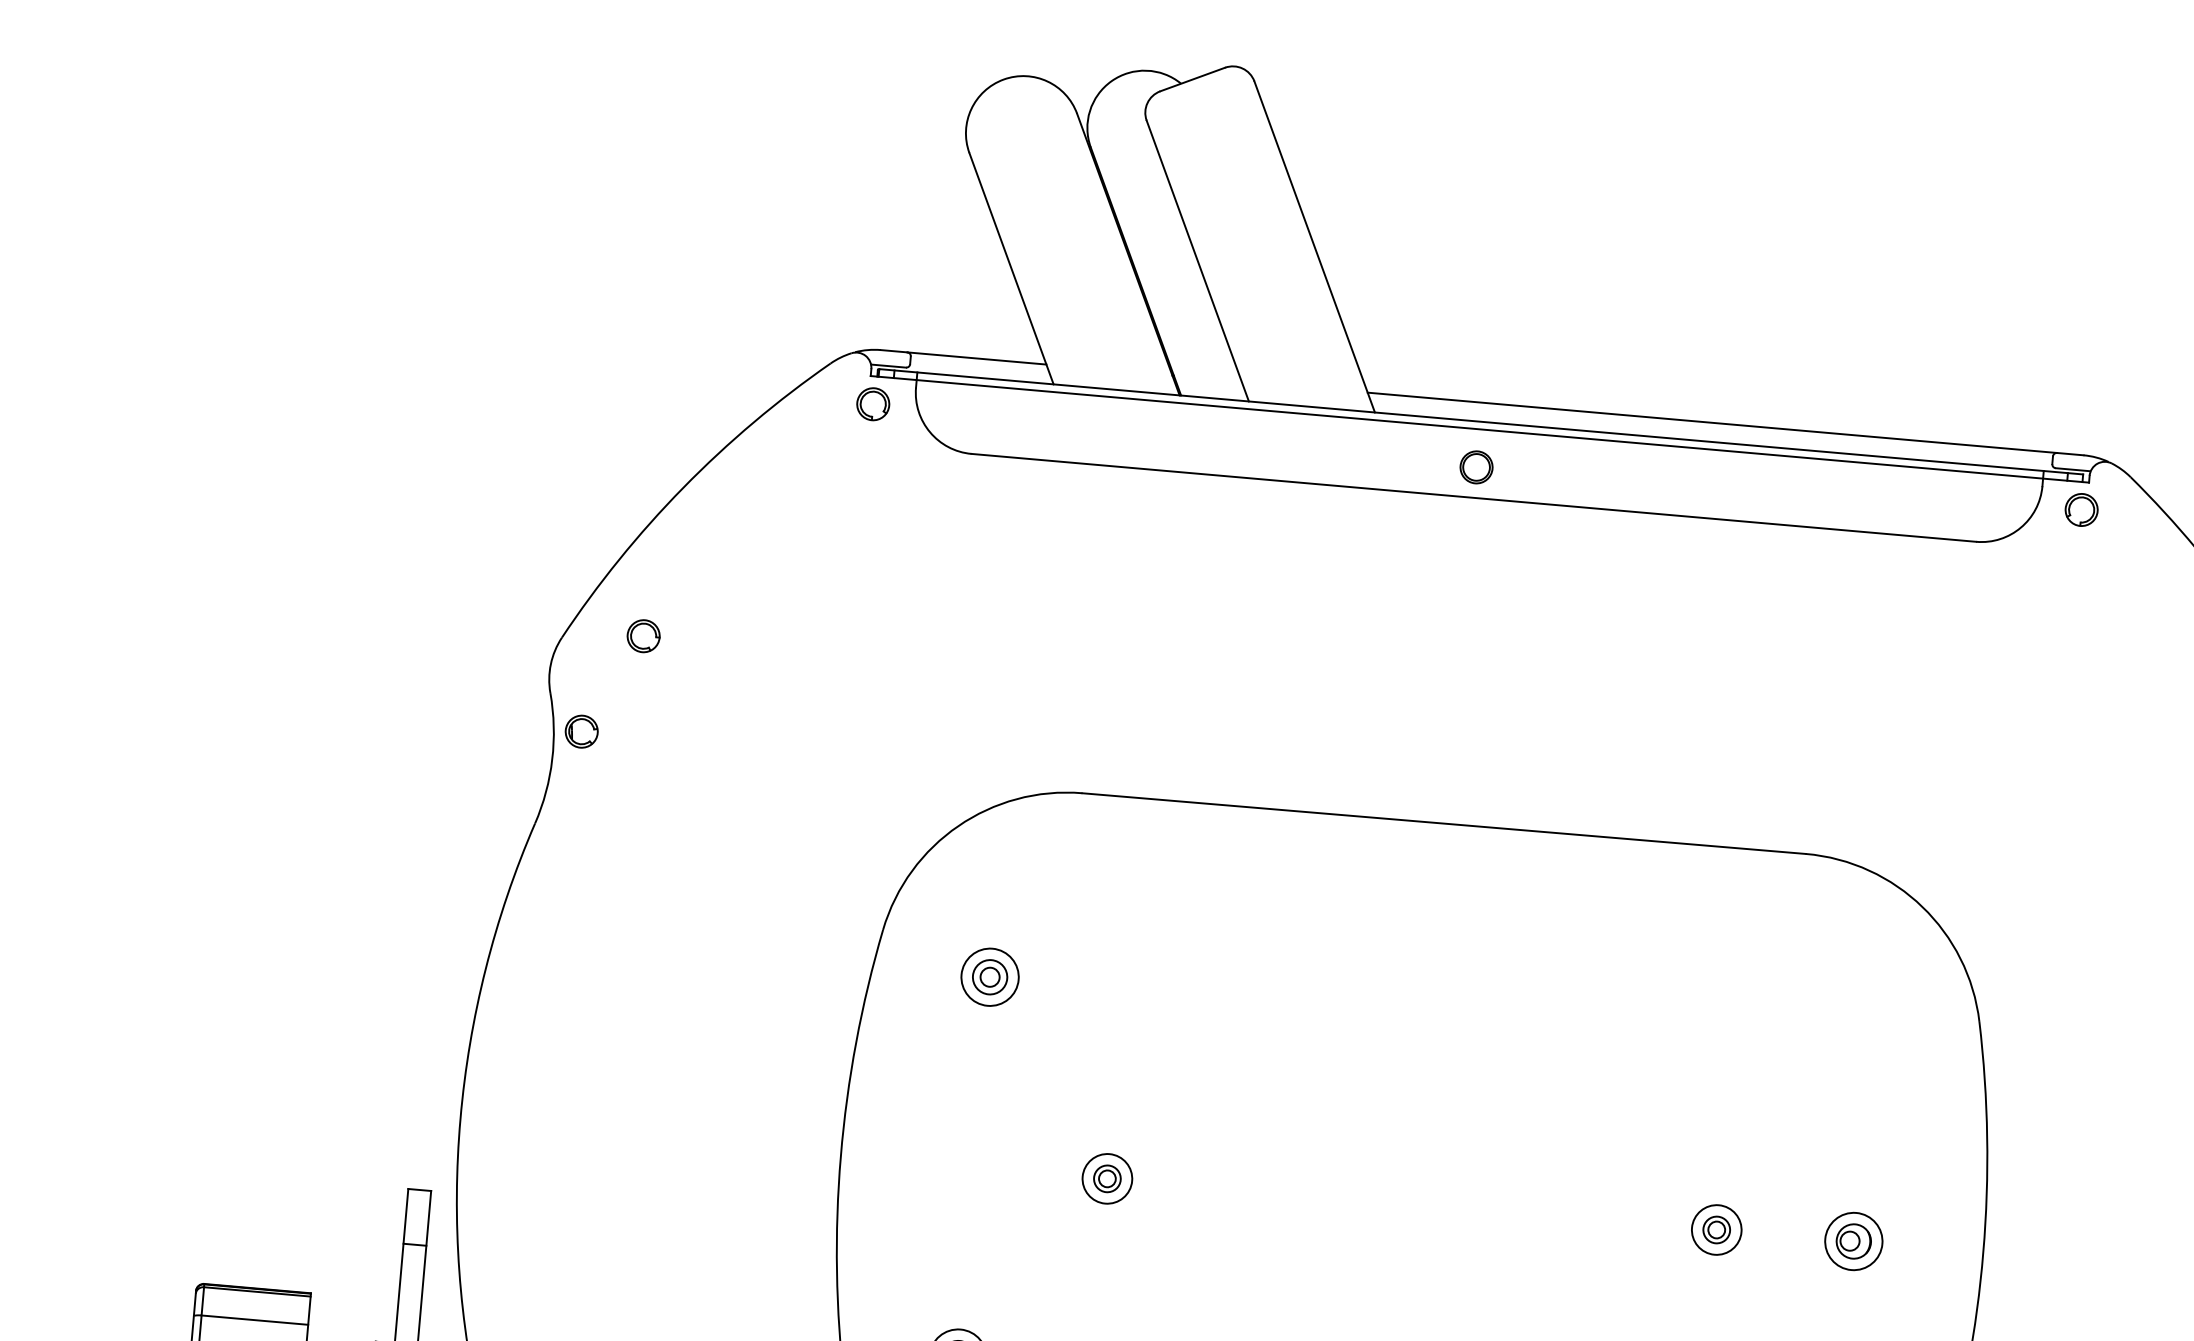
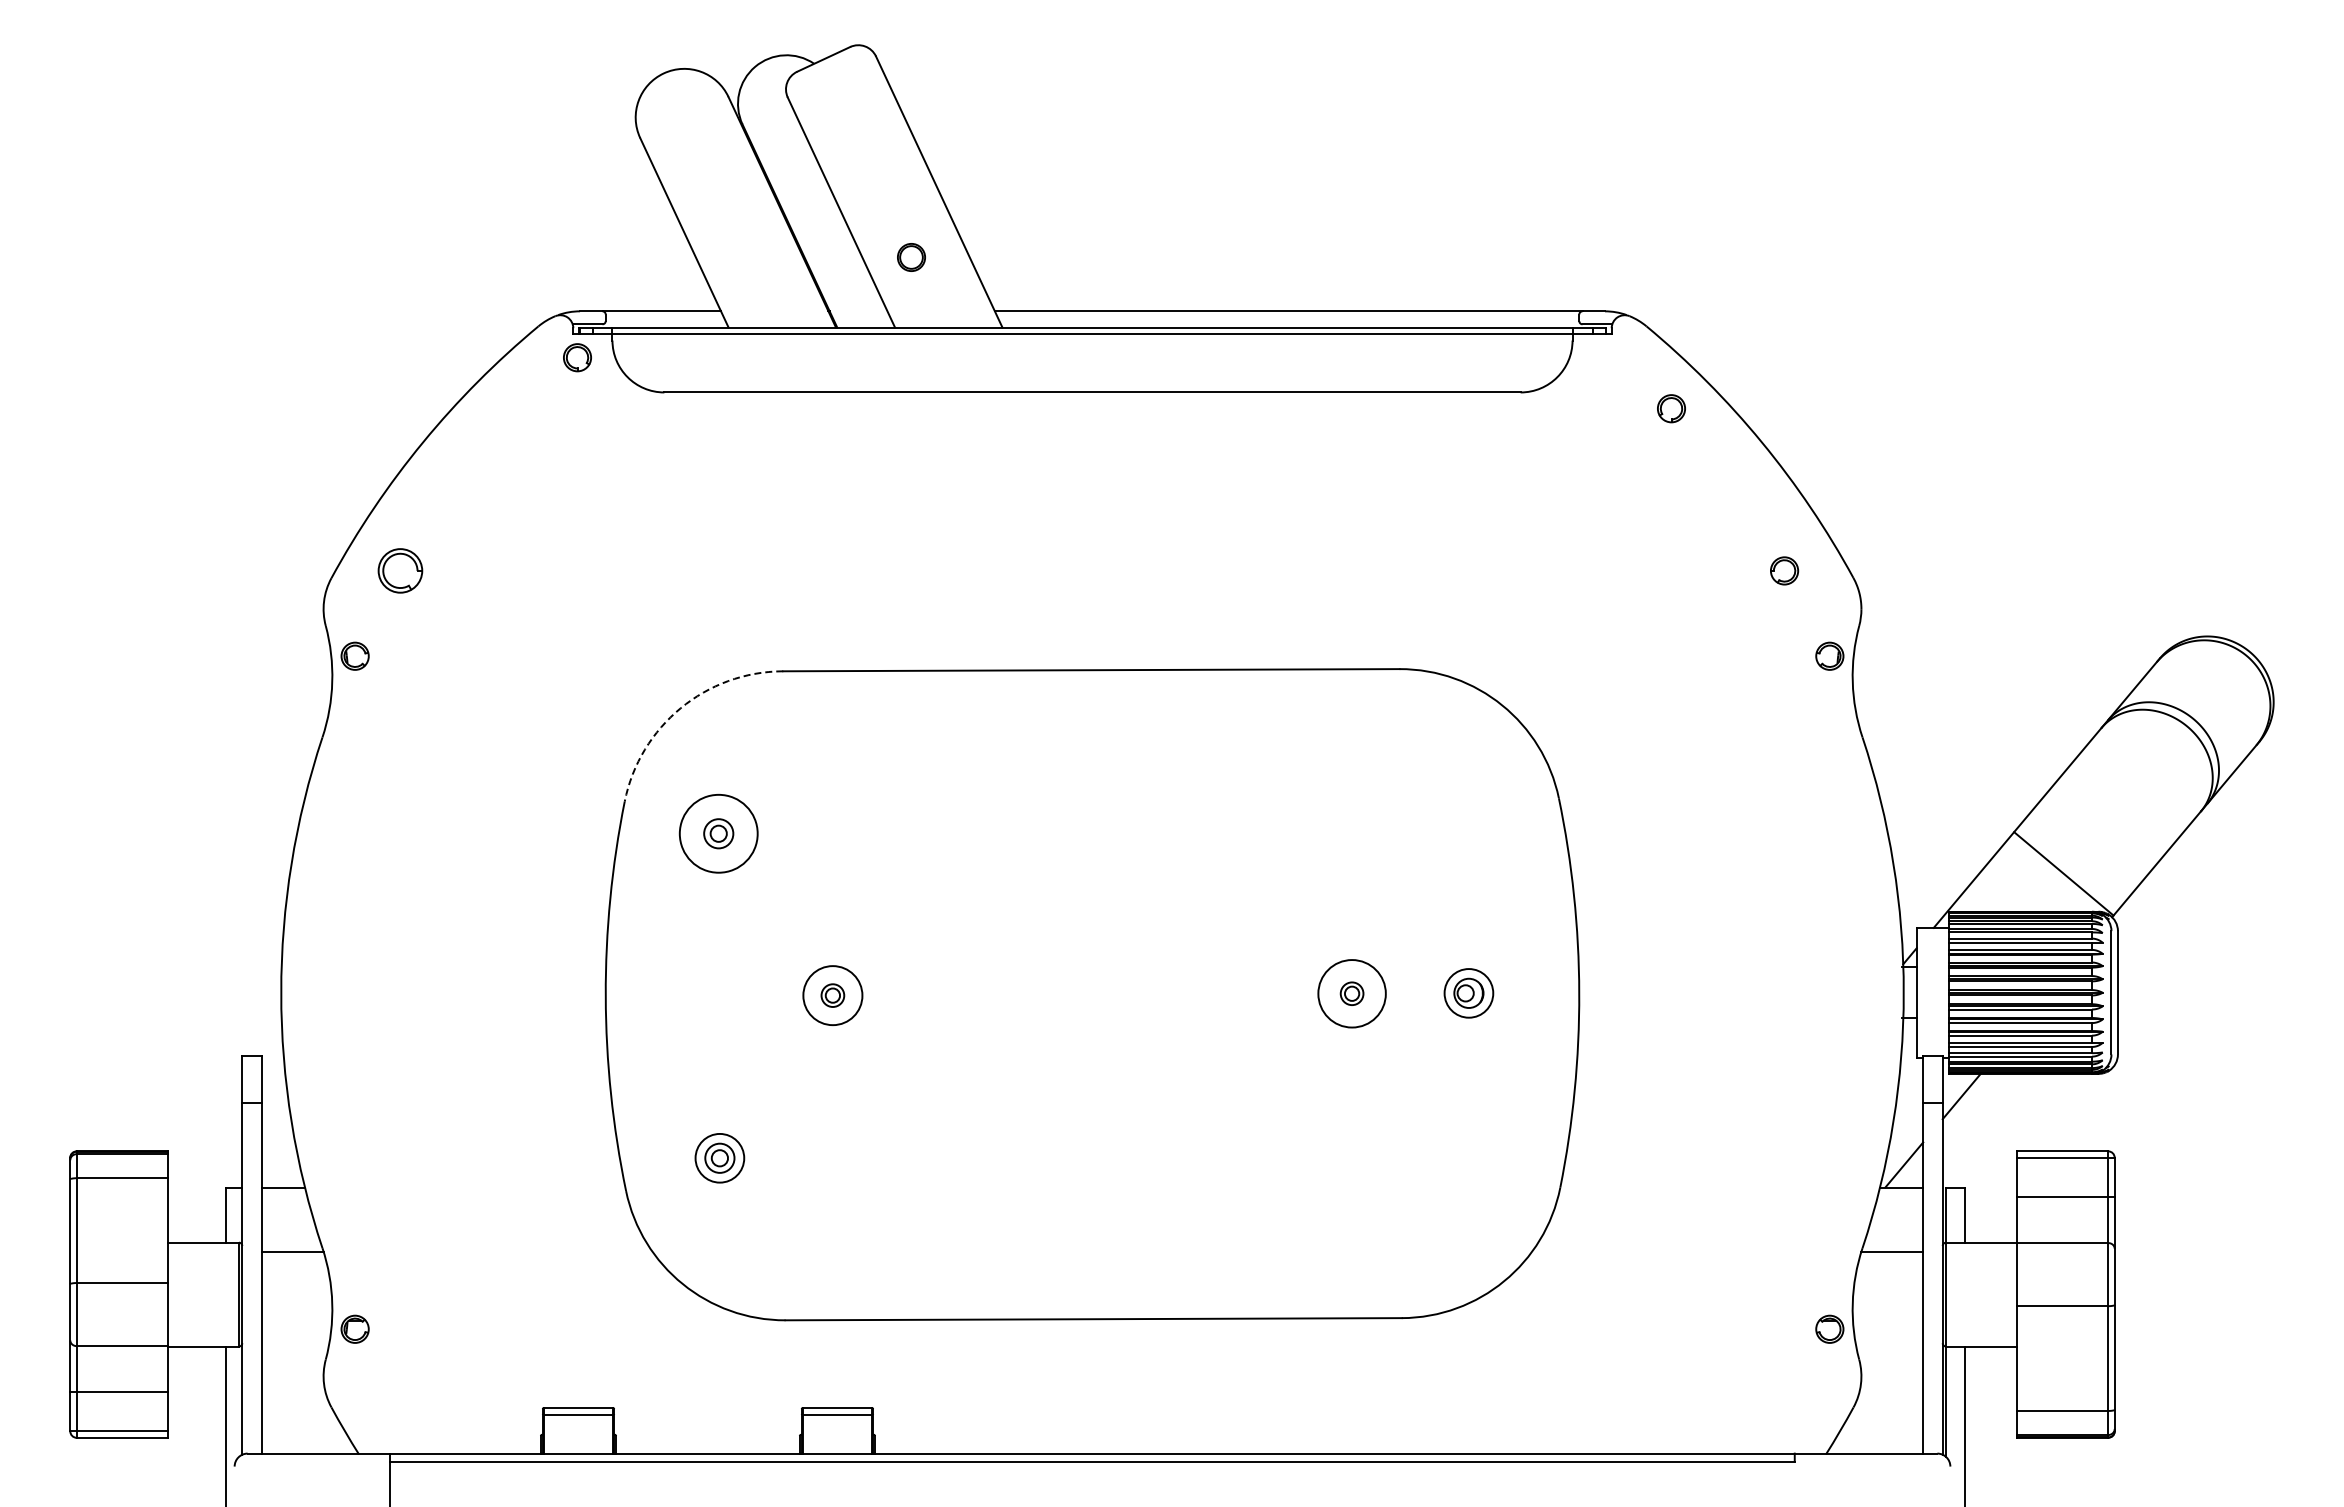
part: (1476, 467) -> (911, 257), moved
part: (2081, 509) -> (1671, 408), moved
part: (643, 635) -> (400, 570), size x1.6
arc: (958, 826) -> (680, 708), solid -> dashed
circle: (989, 976) -> (718, 833), size x1.6
circle: (1106, 1178) -> (832, 995), size x1.4
circle: (1717, 1229) -> (1352, 993), size x1.6

